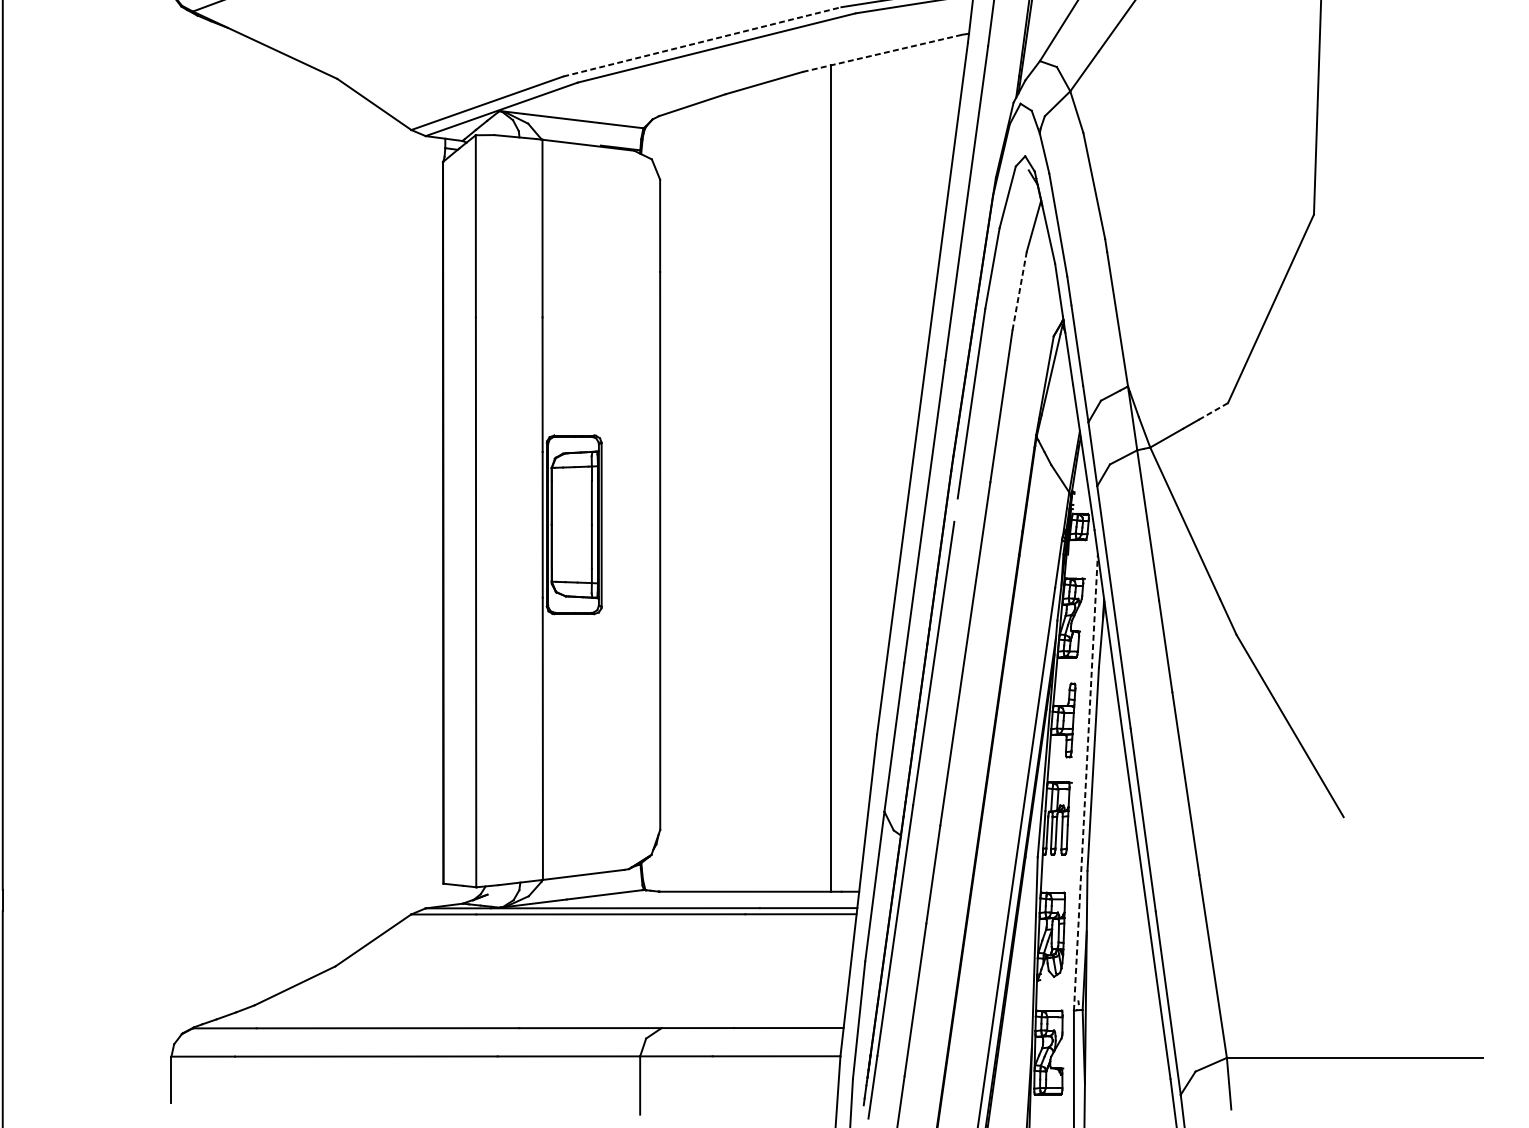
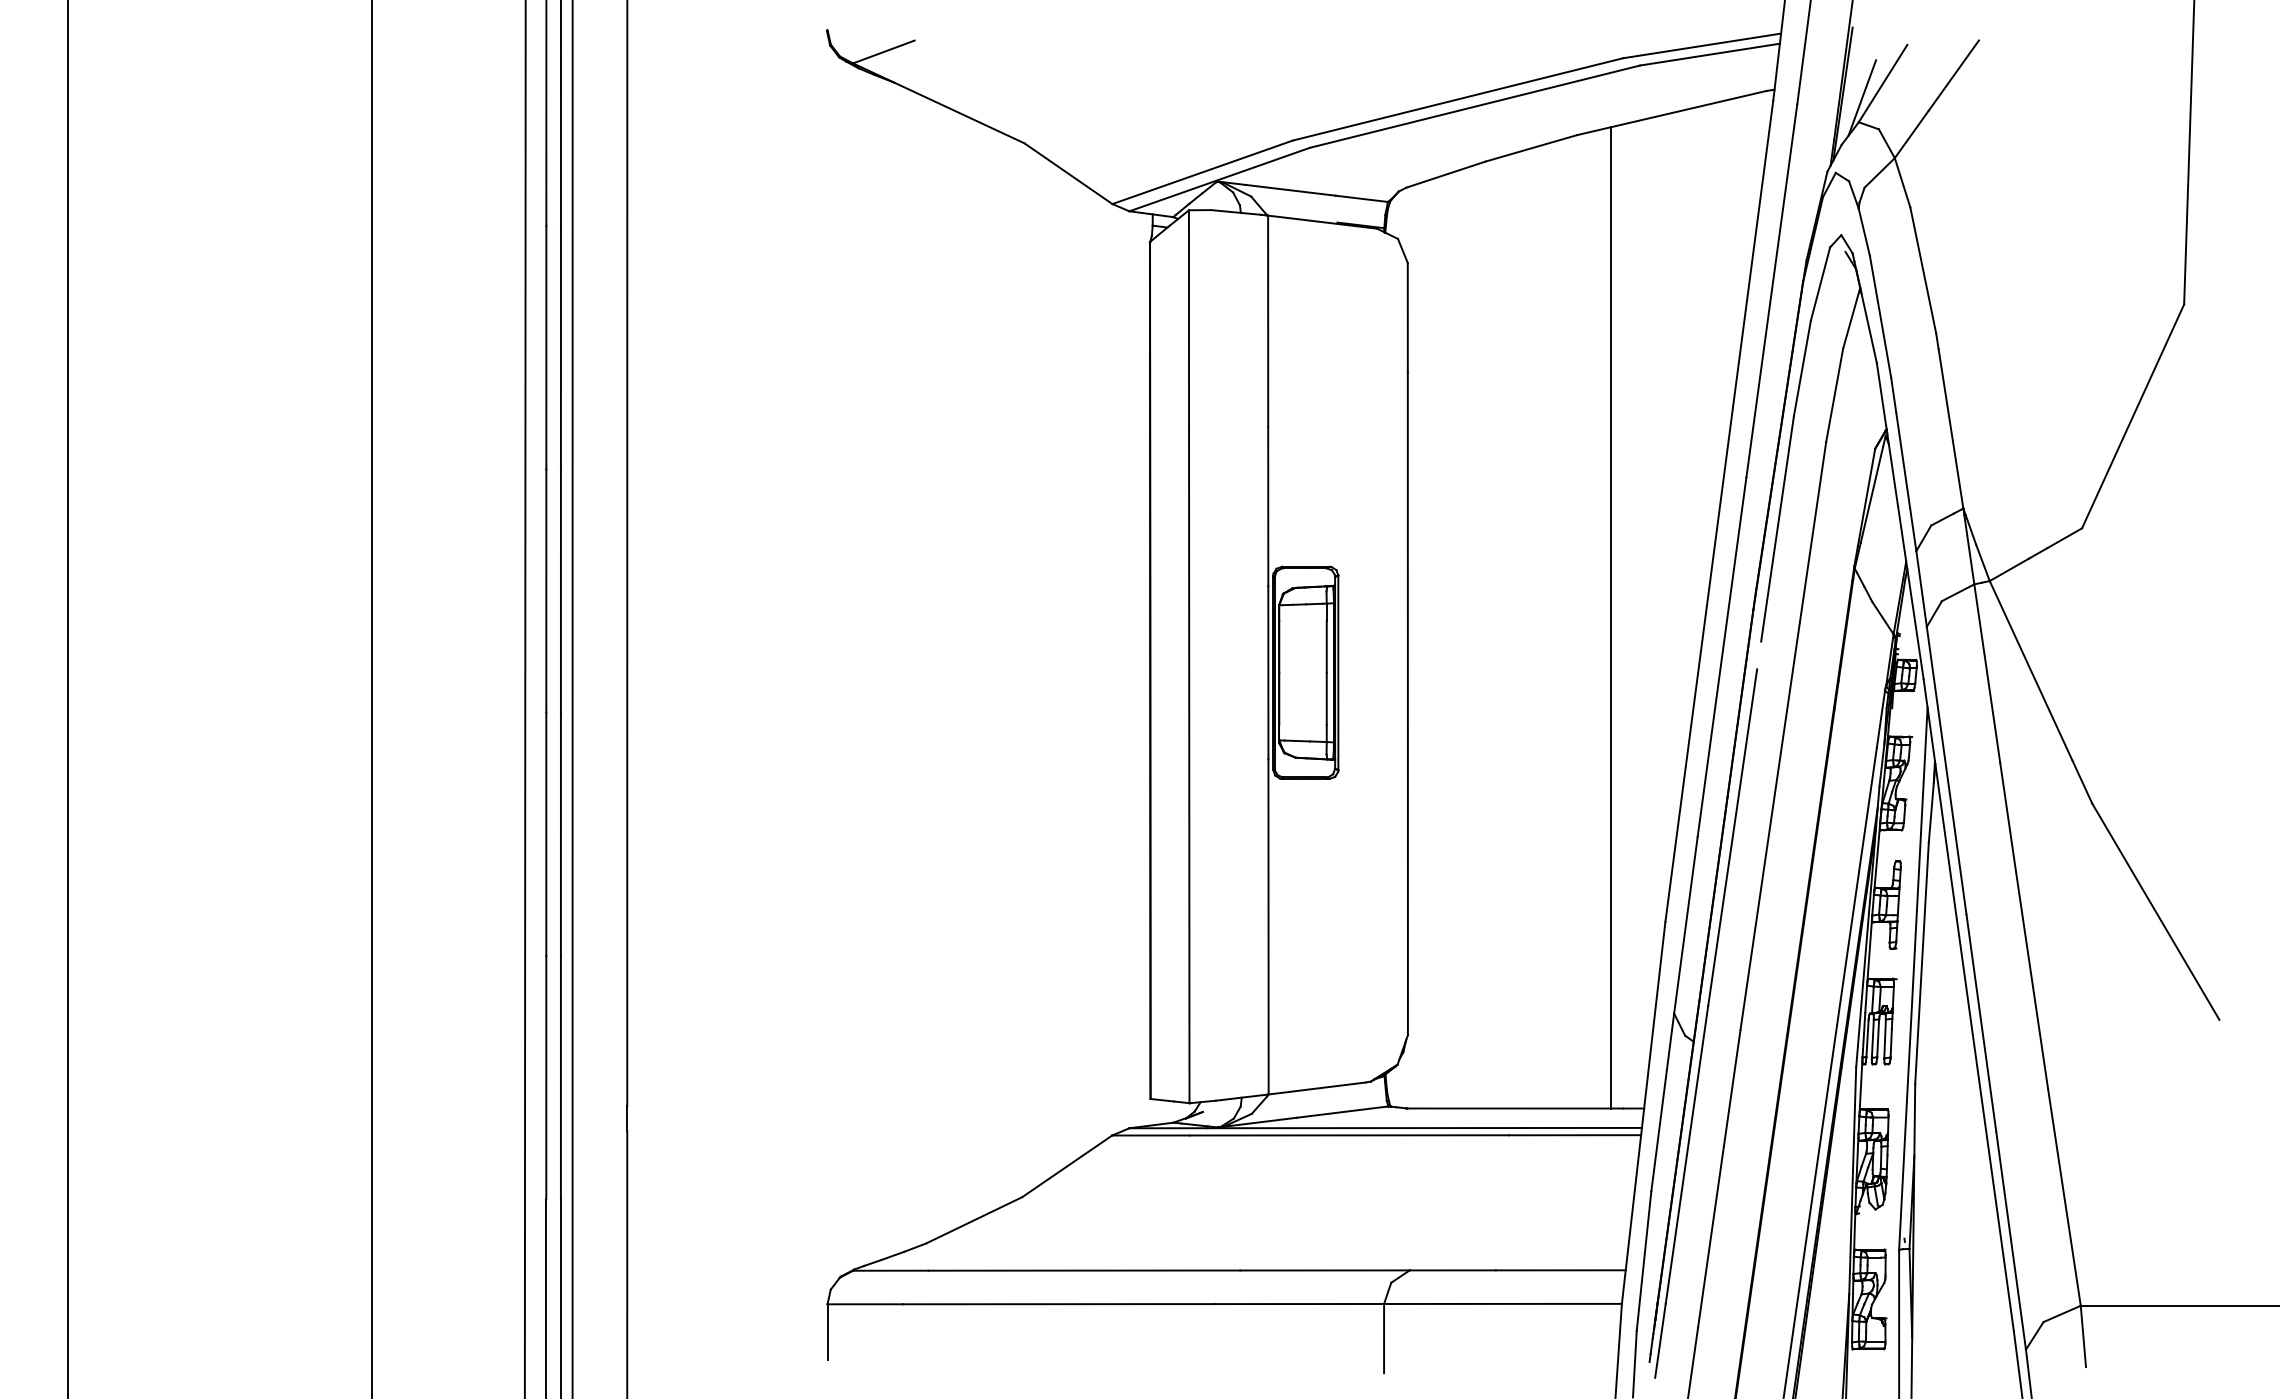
line: (1043, 40) -> (1862, 97), added
line: (702, 41) -> (1458, 99), dashed -> solid
line: (883, 52) -> (1672, 112), dashed -> solid
line: (1019, 290) -> (1834, 394), dashed -> solid
line: (1213, 411) -> (2064, 538), dashed -> solid
line: (1086, 782) -> (1913, 978), dashed -> solid

